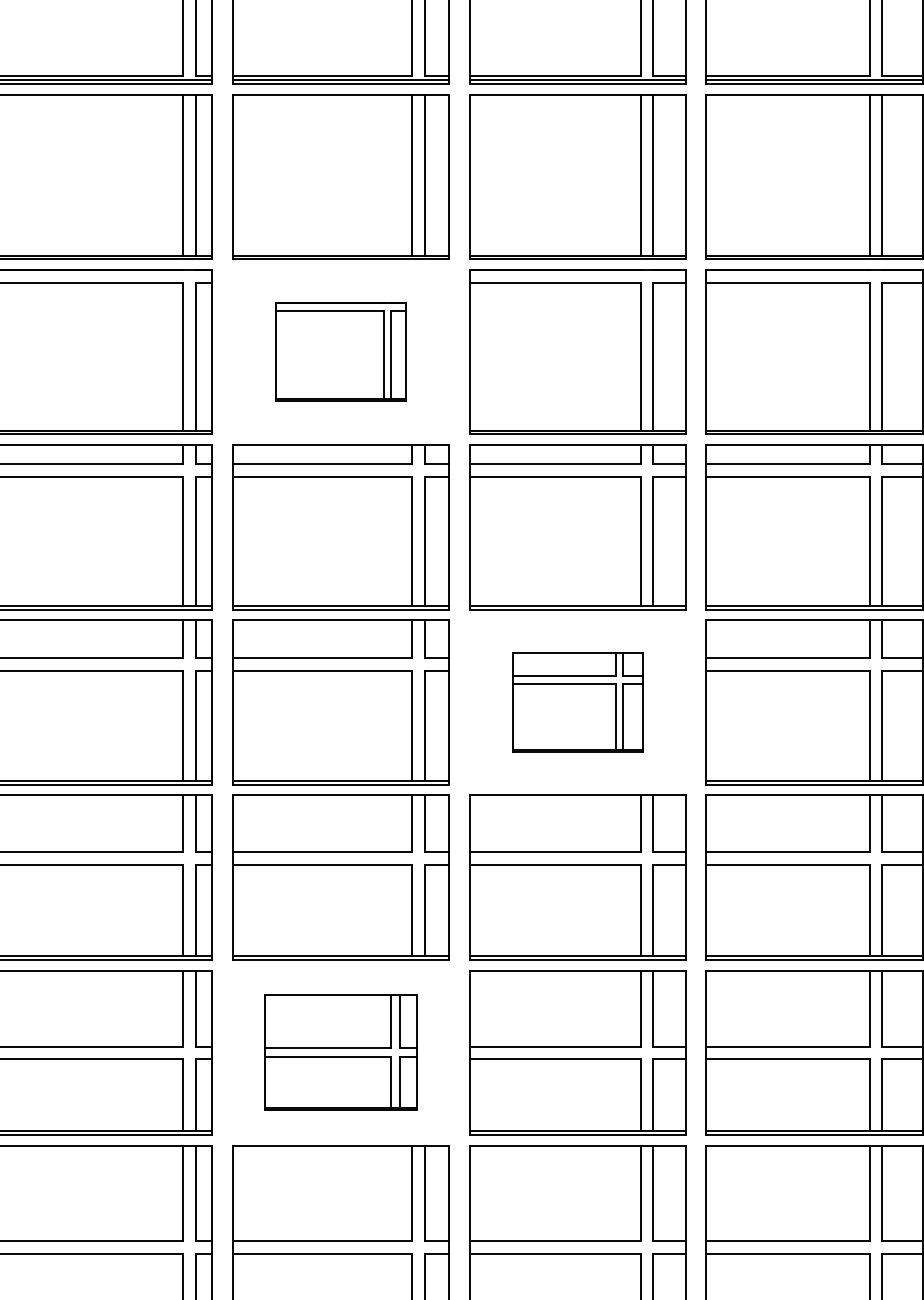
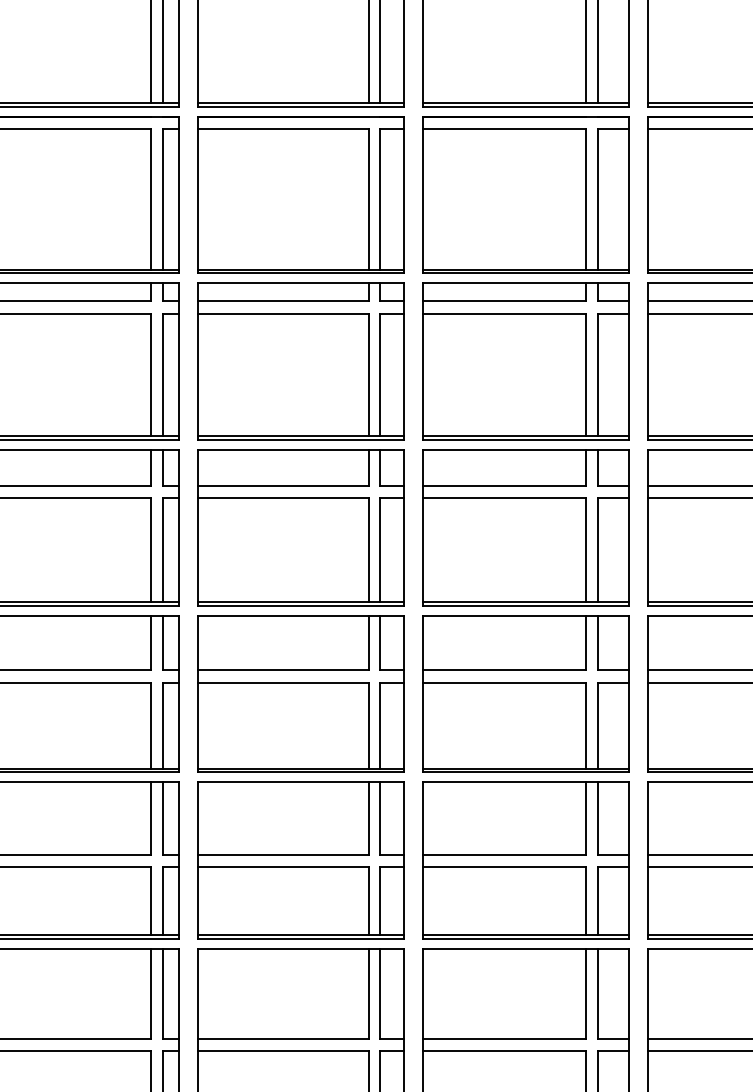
part: (340, 351) -> (300, 194), size x1.67
part: (577, 702) -> (525, 527), size x1.67
part: (340, 1052) -> (300, 860), size x1.43

